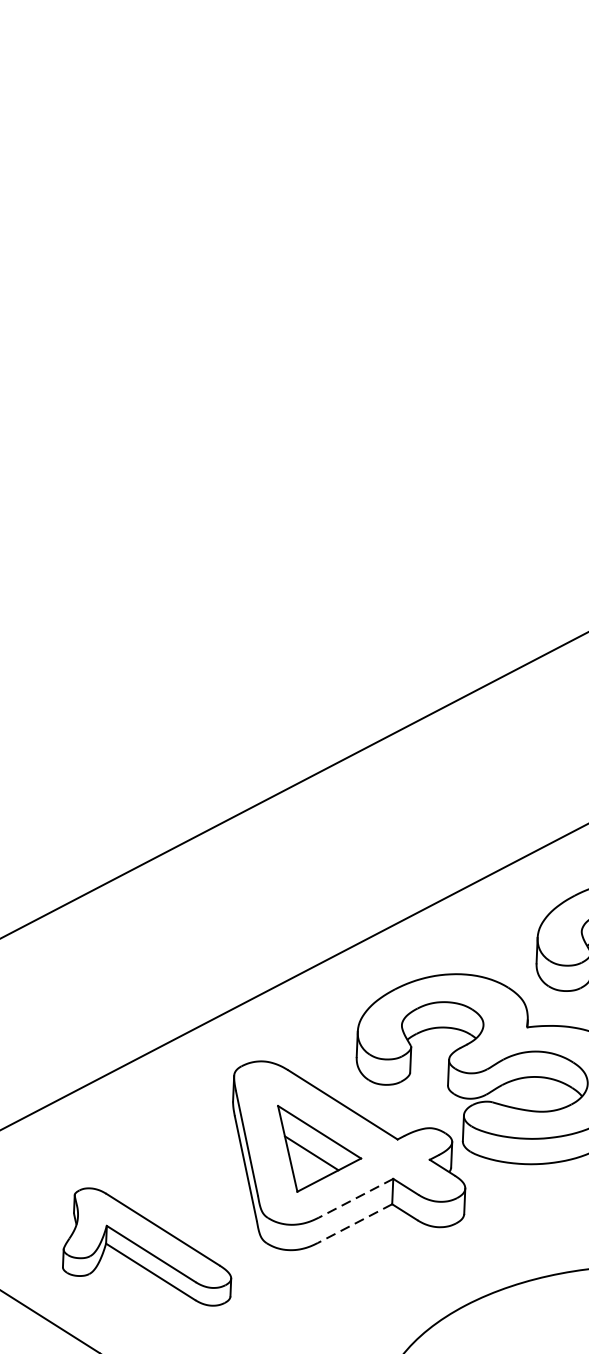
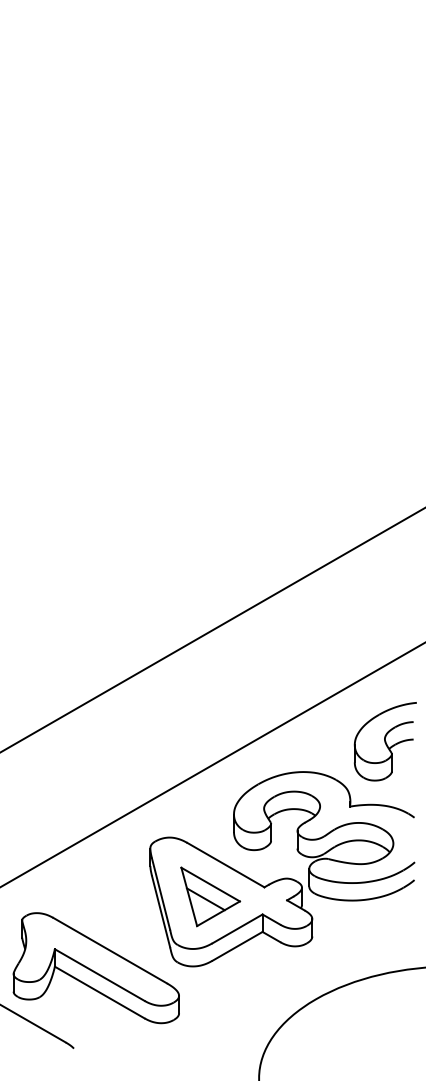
line: (355, 1197) -> (237, 928), dashed -> solid
line: (354, 1223) -> (237, 946), dashed -> solid
part: (147, 1247) -> (95, 968), size x1.43

